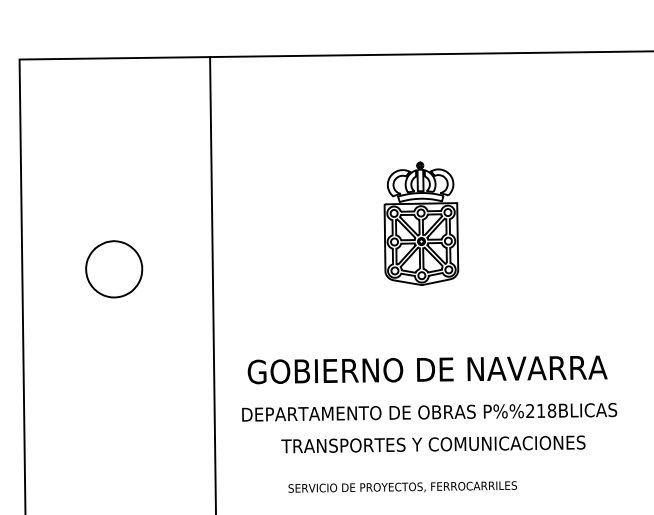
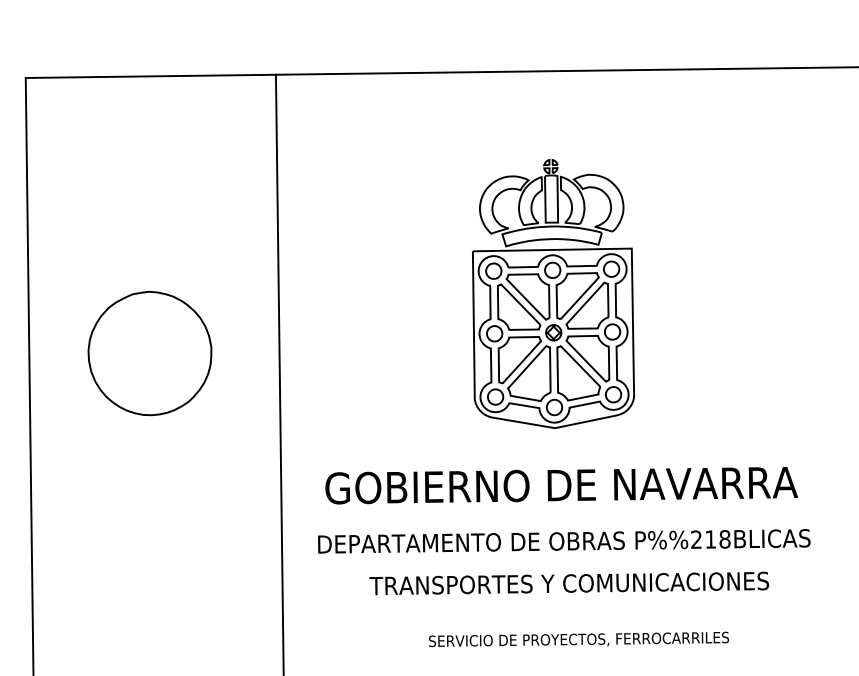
part: (421, 223) -> (553, 293), size x1.67
part: (113, 269) -> (149, 353), size x1.67
text: (403, 487) -> (579, 639), moved

